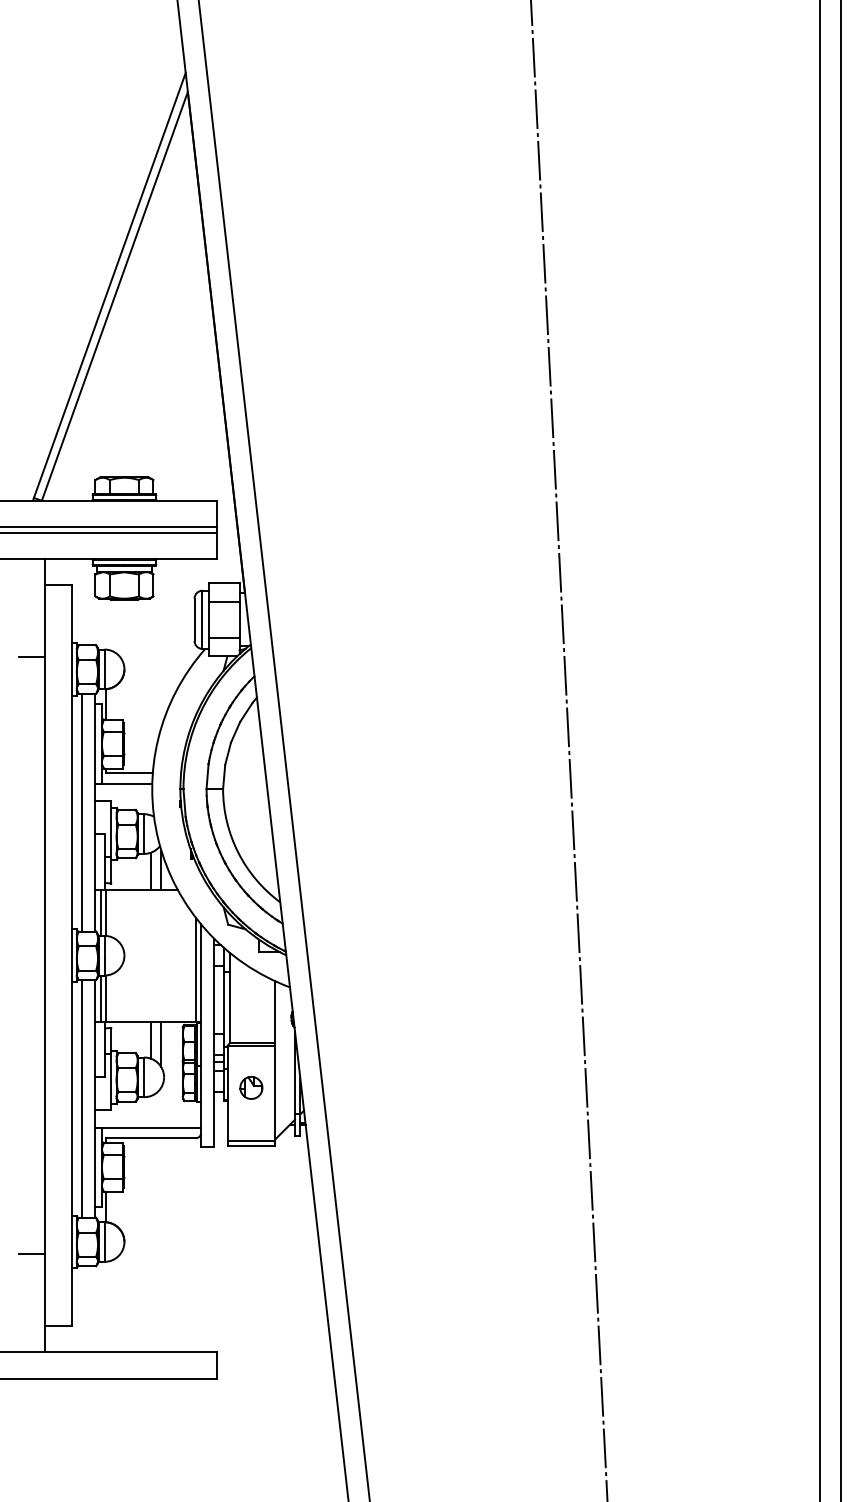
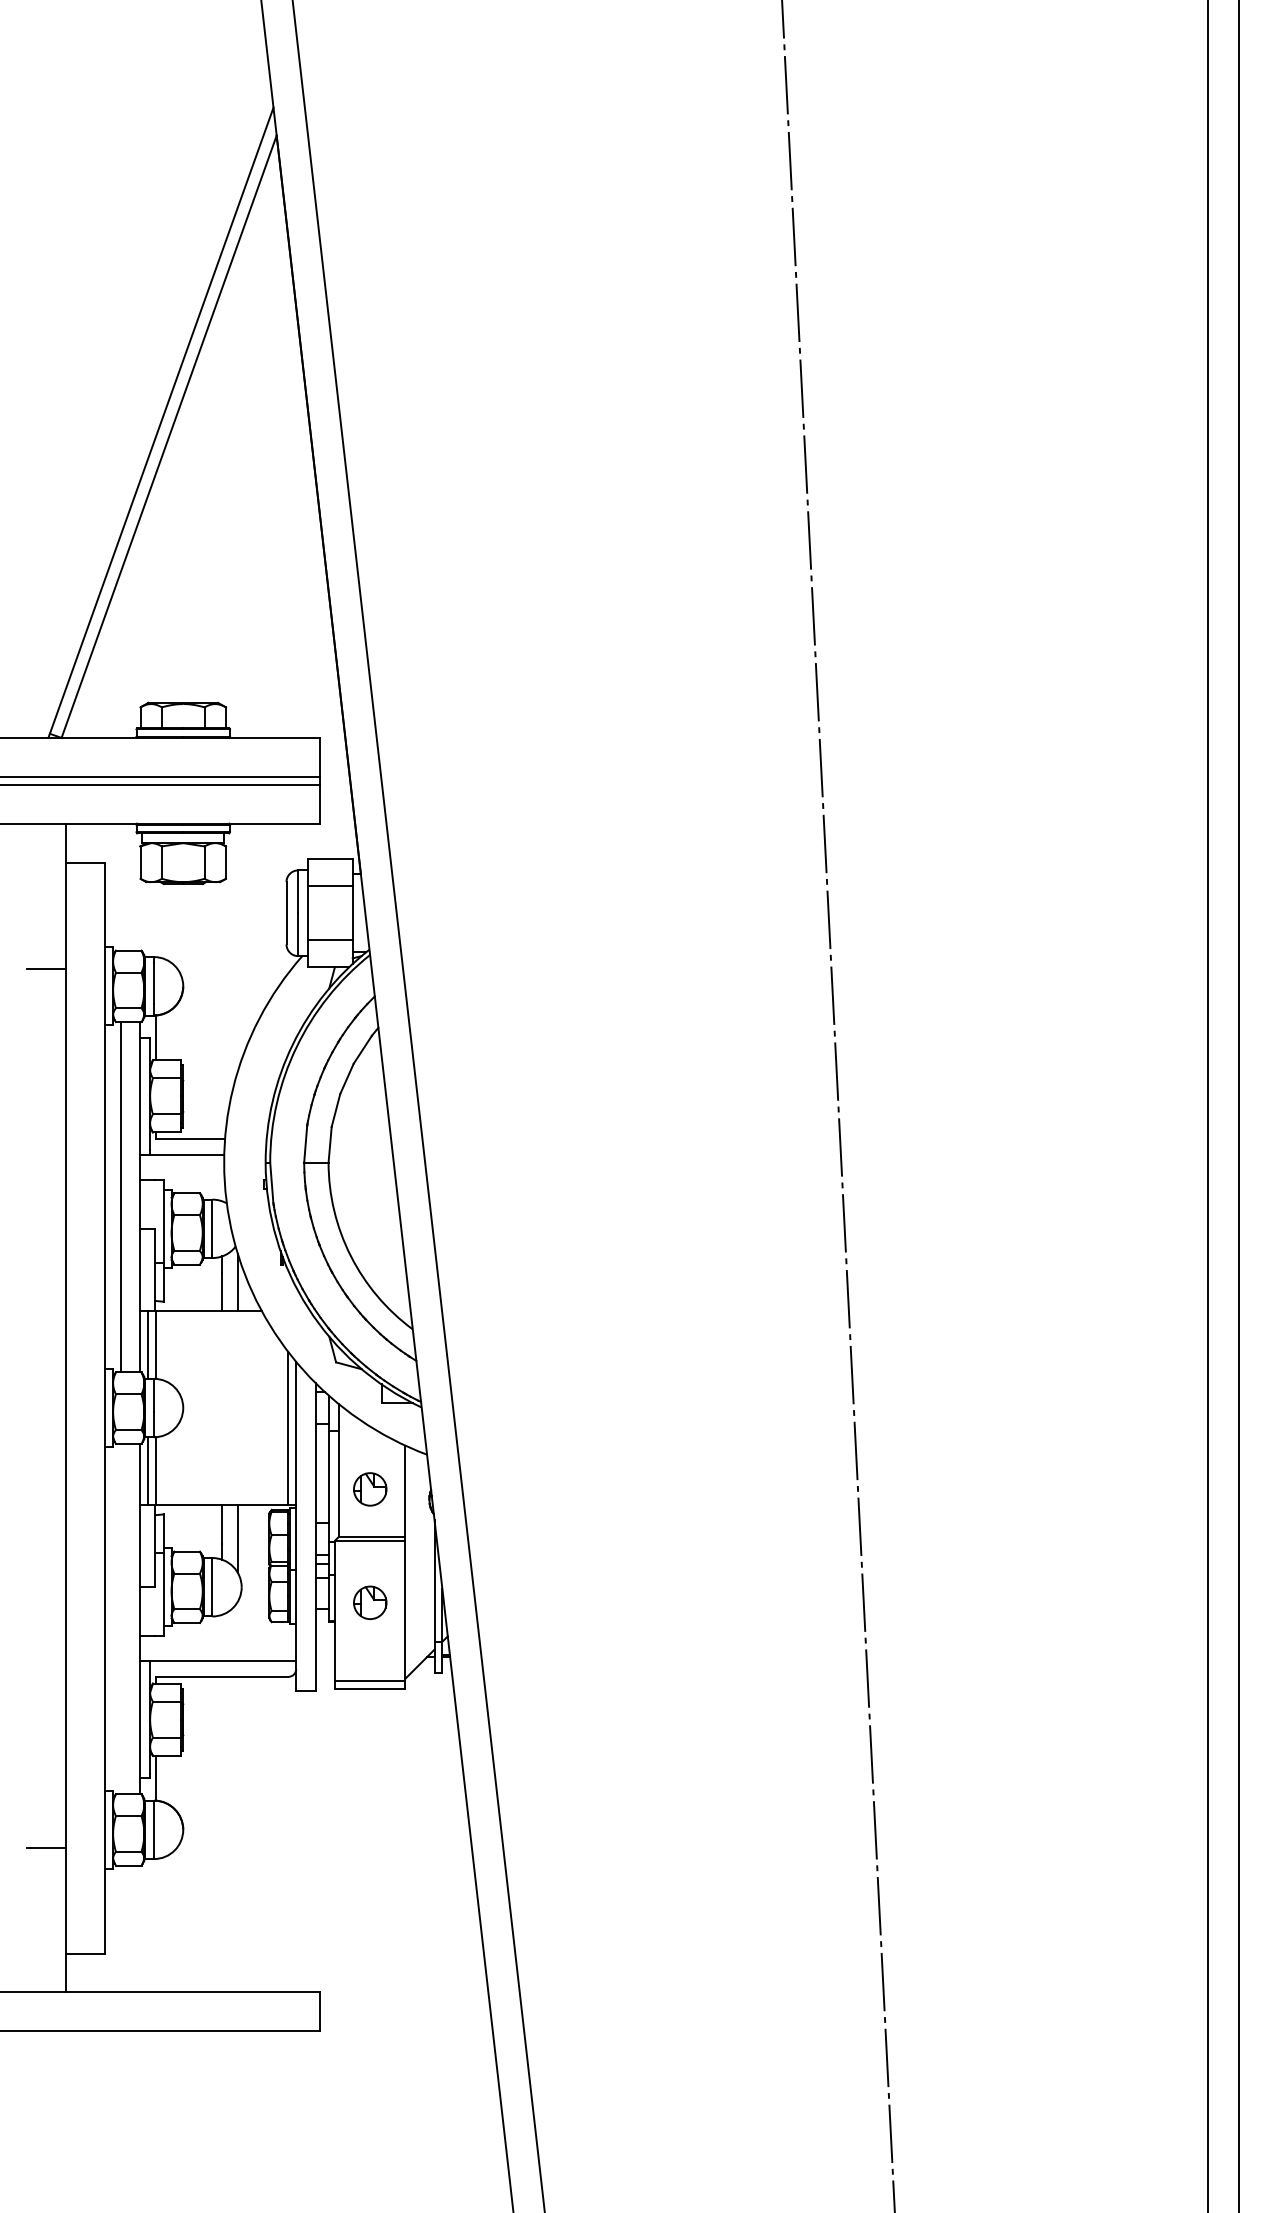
part: (251, 1010) -> (370, 1488), added
line: (82, 1098) -> (121, 1618), removed

